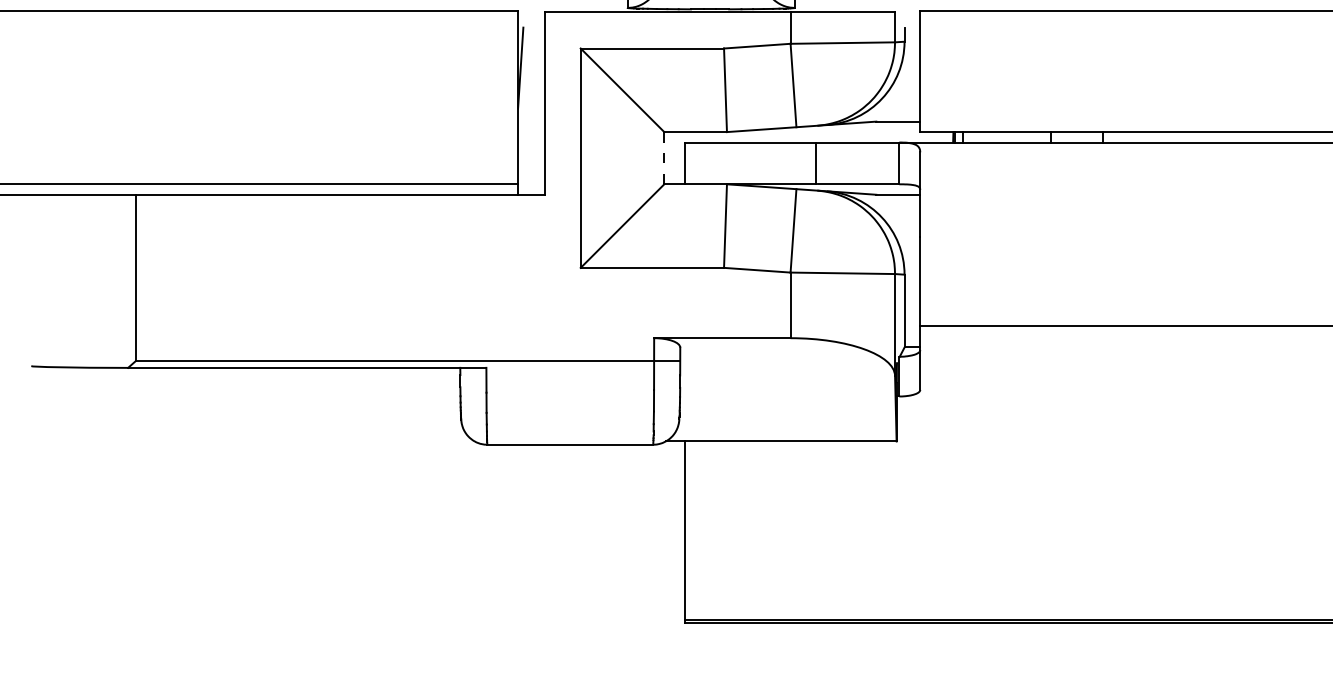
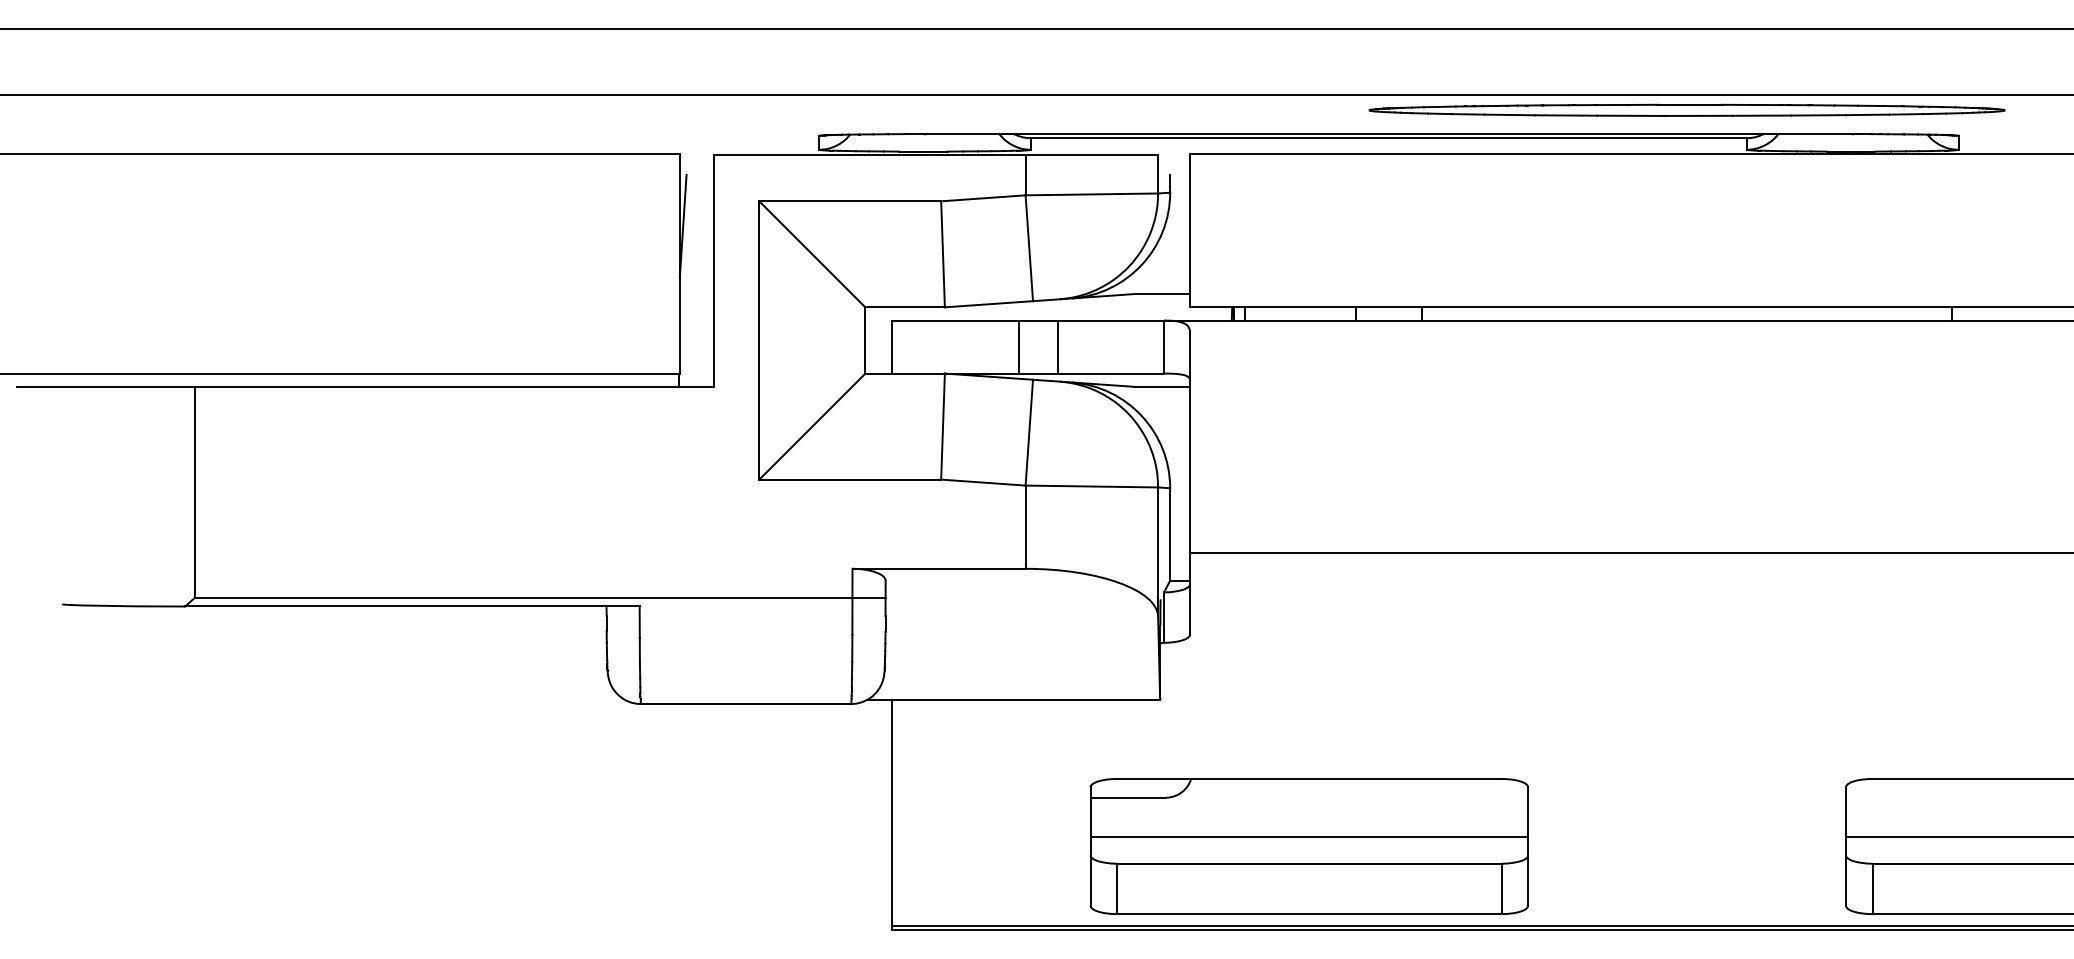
line: (664, 157) -> (865, 339), dashed -> solid
line: (784, 162) -> (1018, 346), added
part: (1013, 557) -> (1308, 846), added

